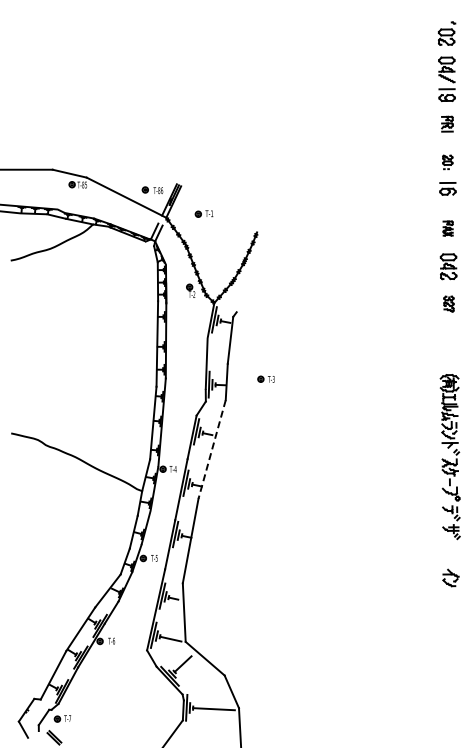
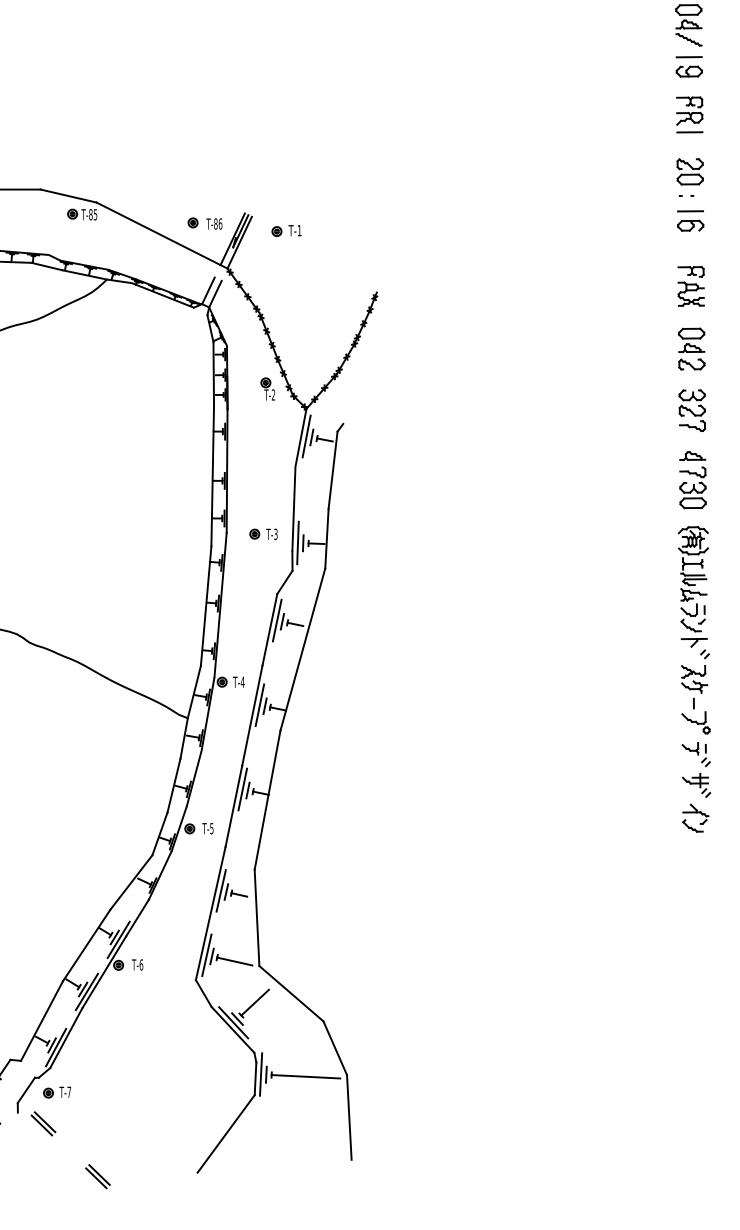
part: (447, 123) -> (689, 113), size x1.43
part: (447, 162) -> (689, 177), size x1.67
part: (203, 213) -> (285, 230), moved
part: (447, 228) -> (689, 286), size x1.67
part: (448, 303) -> (691, 409), size x1.67
part: (449, 346) -> (693, 480), added
part: (265, 378) -> (262, 532), moved
line: (212, 449) -> (303, 649), dashed -> solid
part: (450, 577) -> (694, 817), moved

